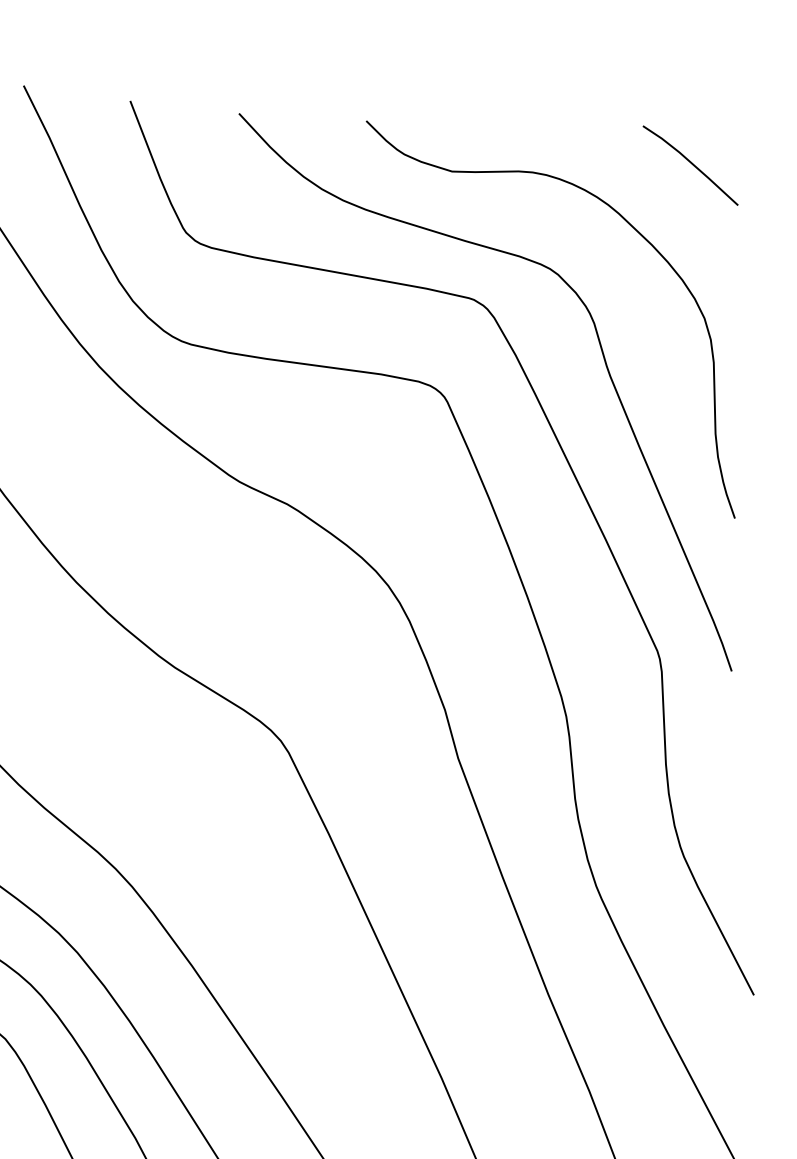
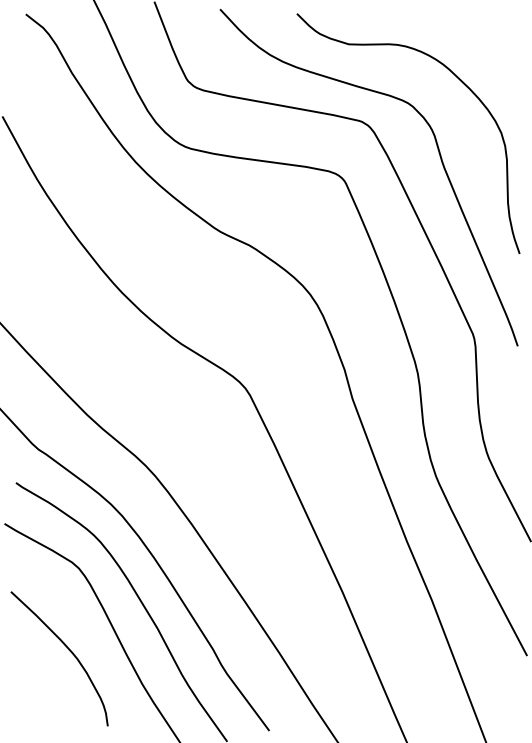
line: (689, 163) -> (492, 39), removed

